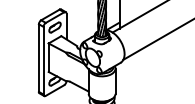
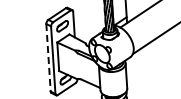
line: (38, 58) -> (48, 58), solid -> dashed

